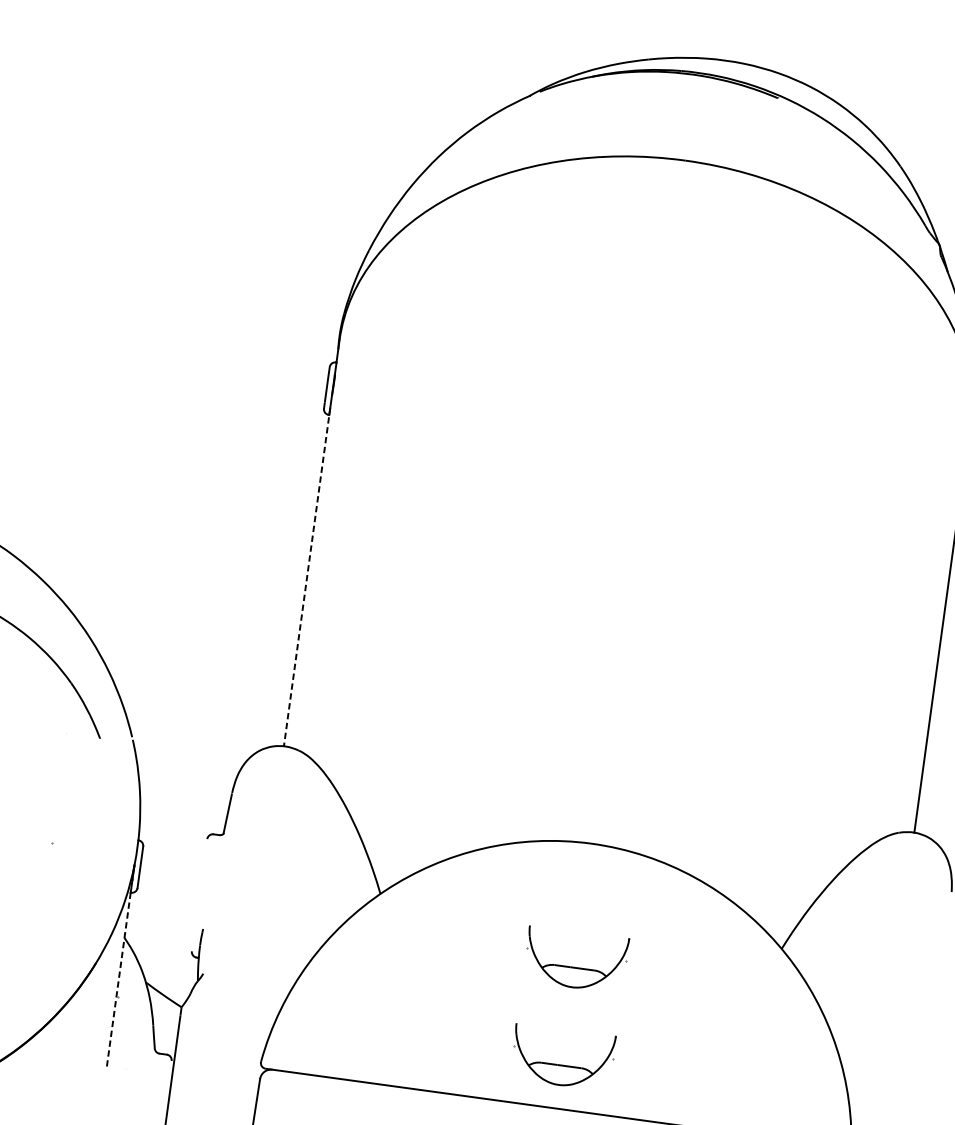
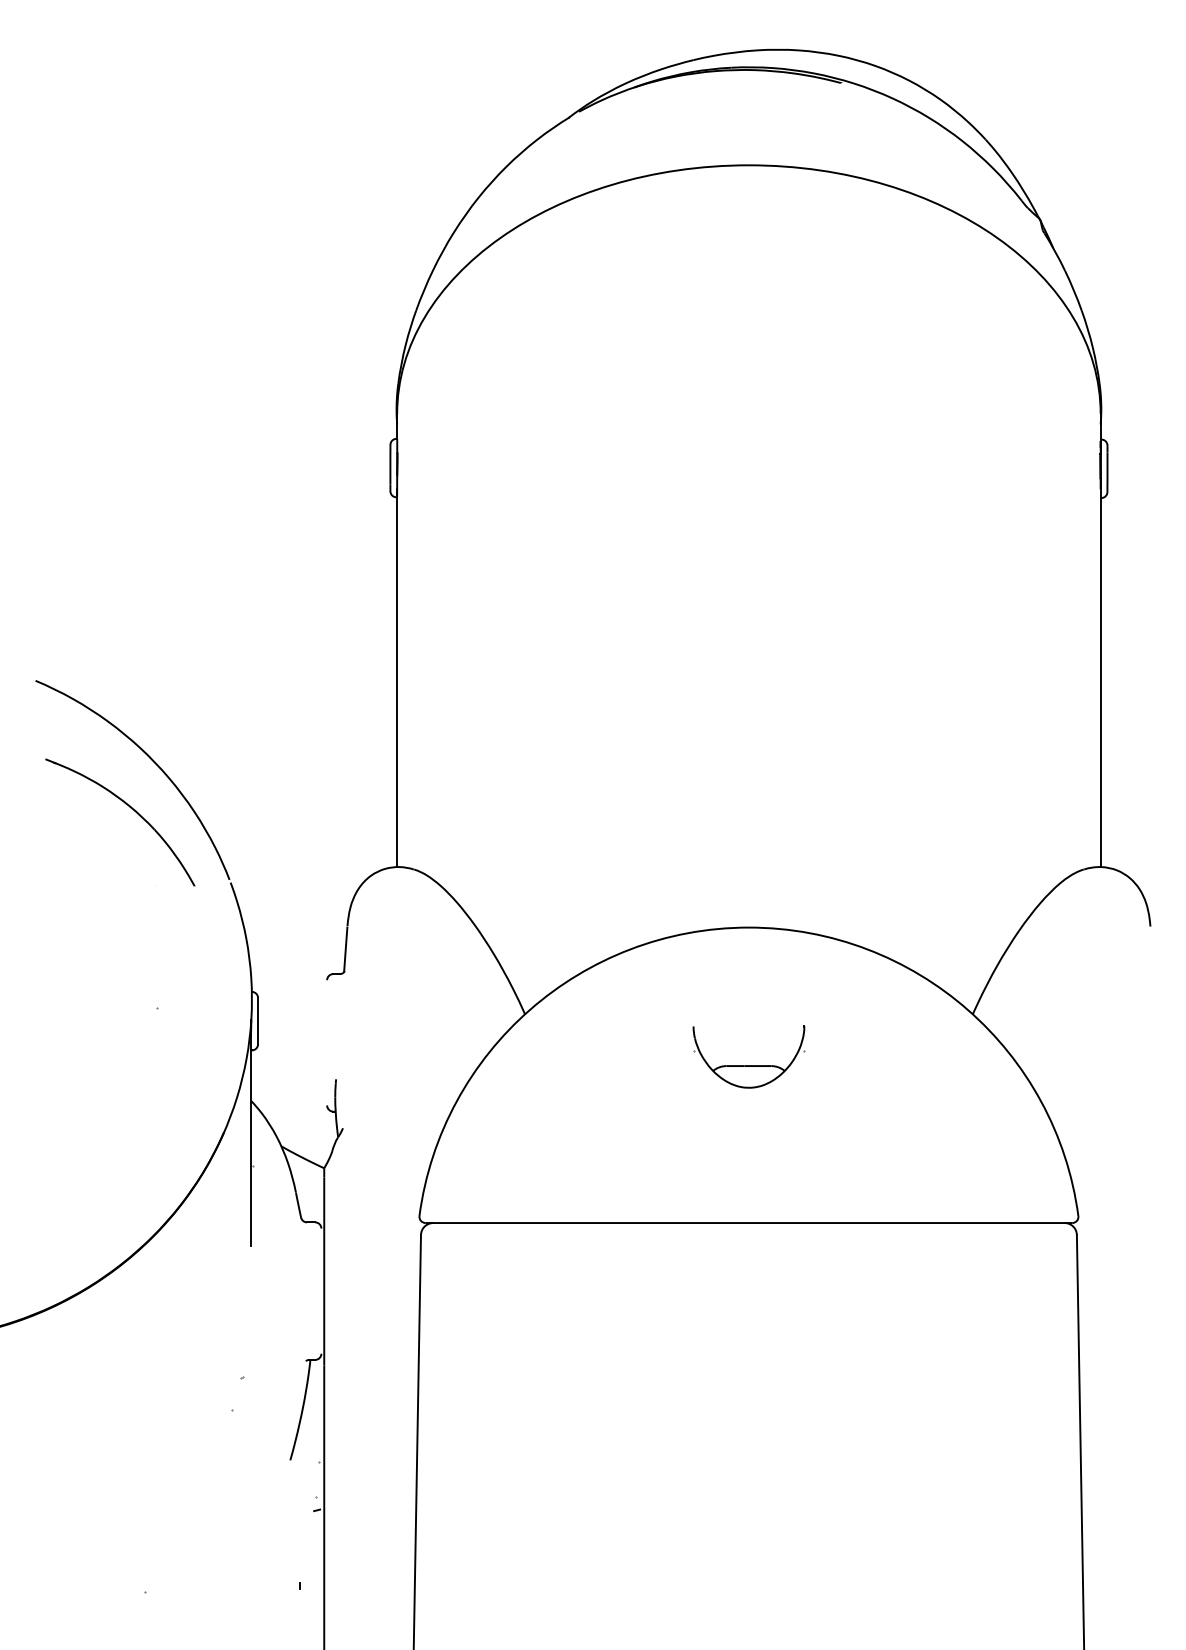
line: (307, 577) -> (397, 678), dashed -> solid
line: (118, 980) -> (251, 1148), dashed -> solid
part: (561, 1064) -> (748, 1174), removed

